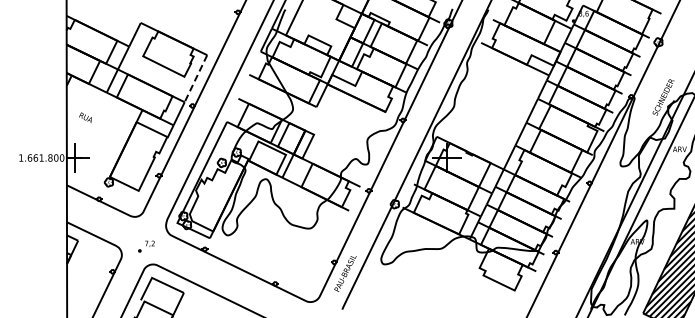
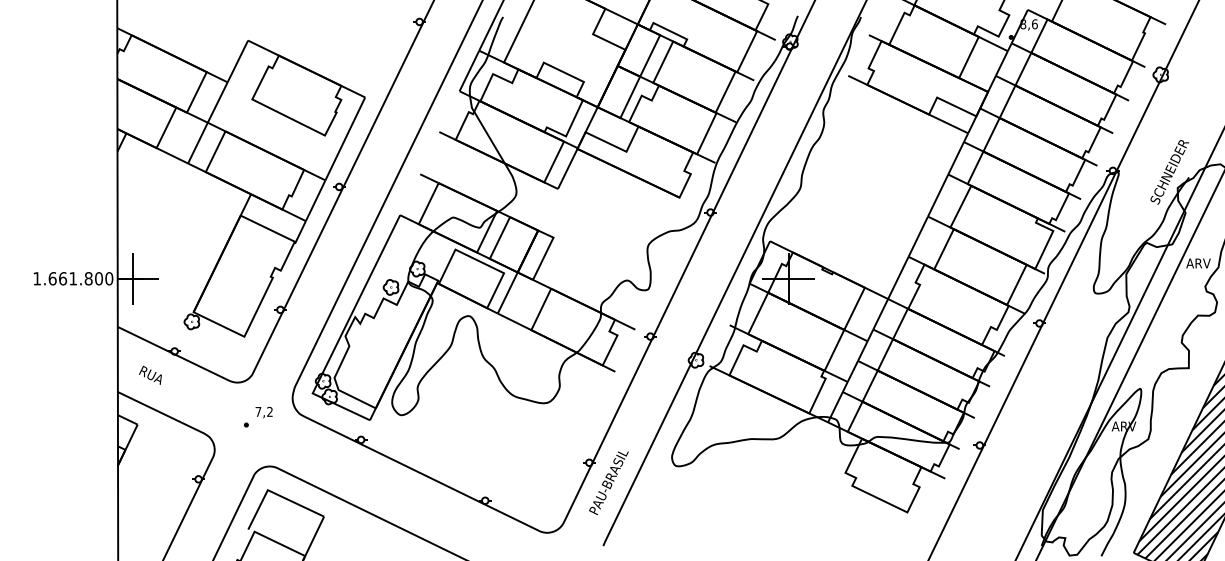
line: (195, 79) -> (344, 140), dashed -> solid
text: (85, 117) -> (150, 374), moved
part: (146, 246) -> (258, 417), moved

